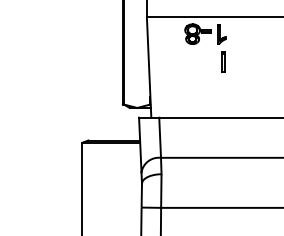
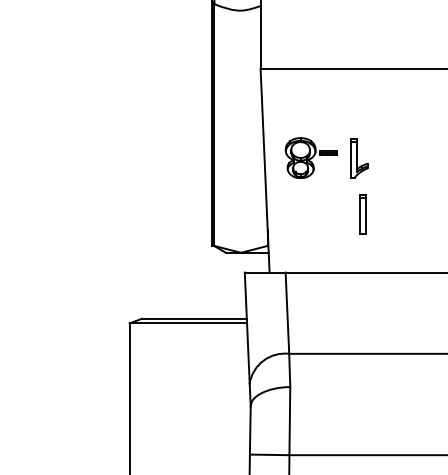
part: (199, 41) -> (314, 172), moved

